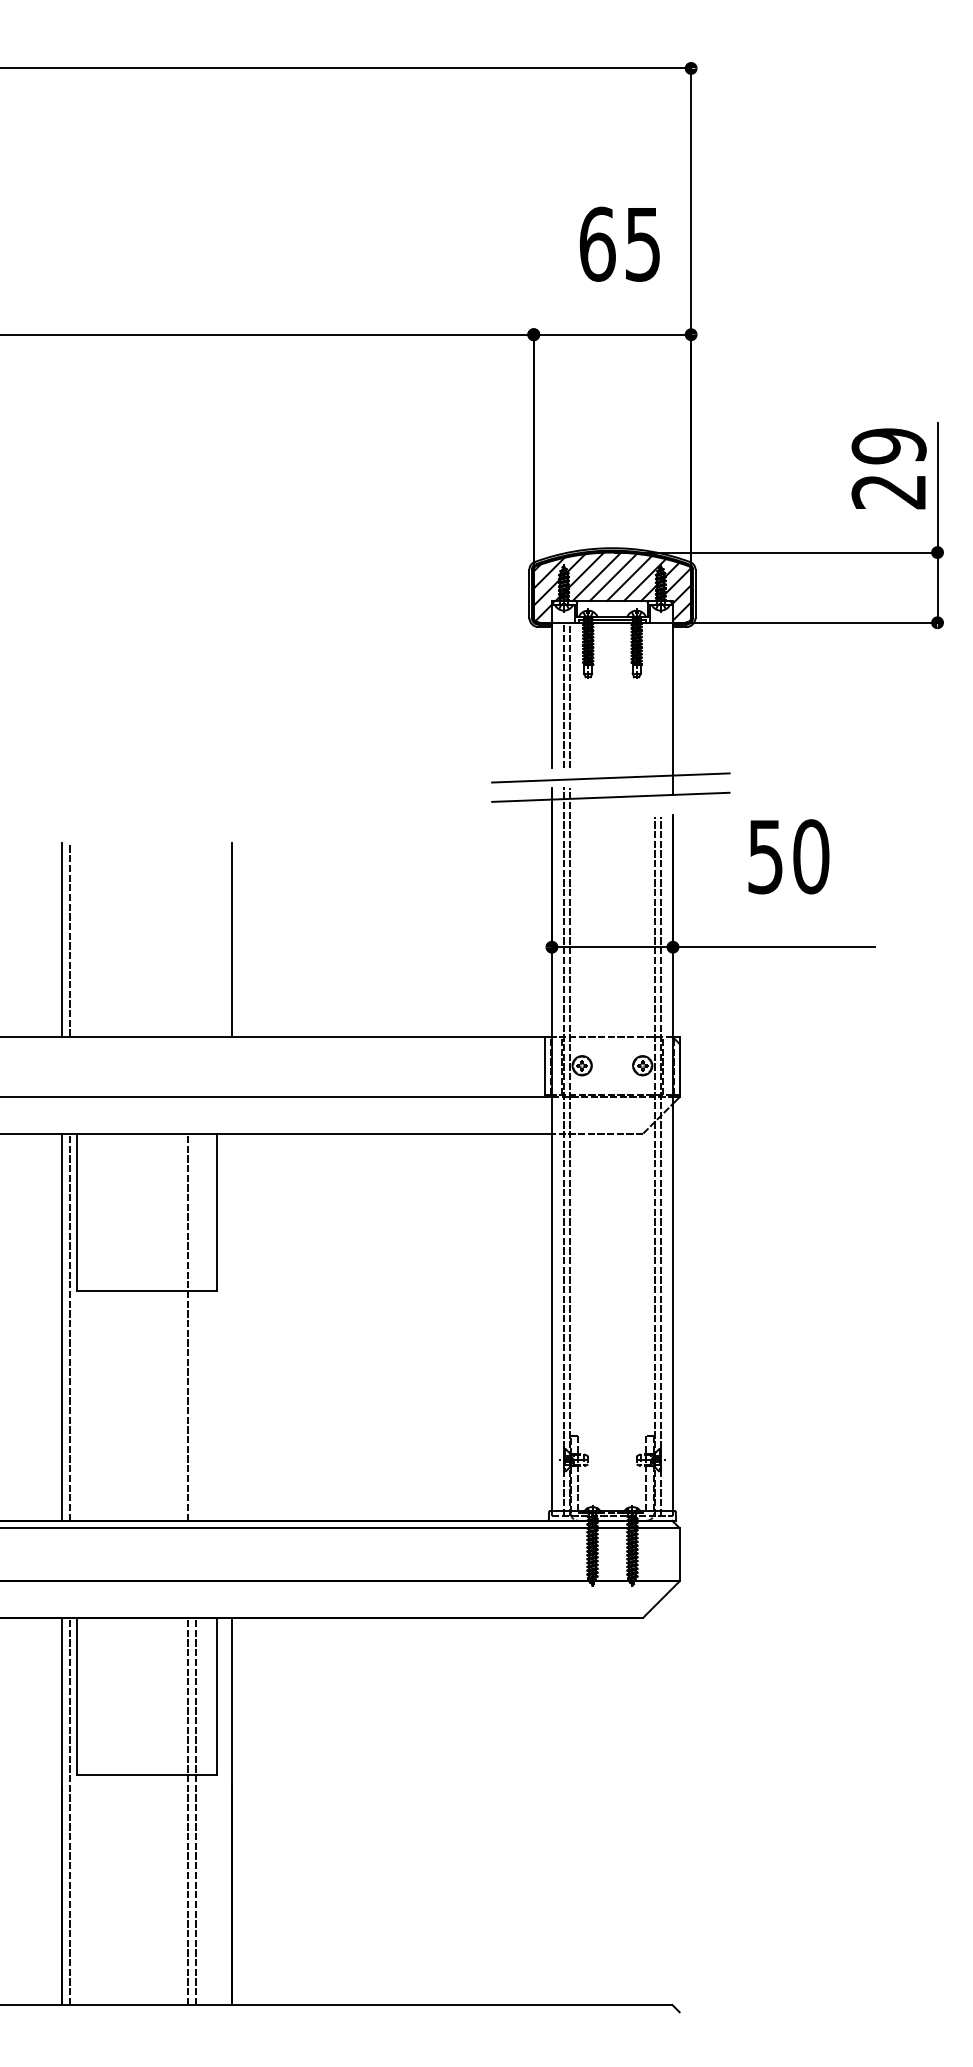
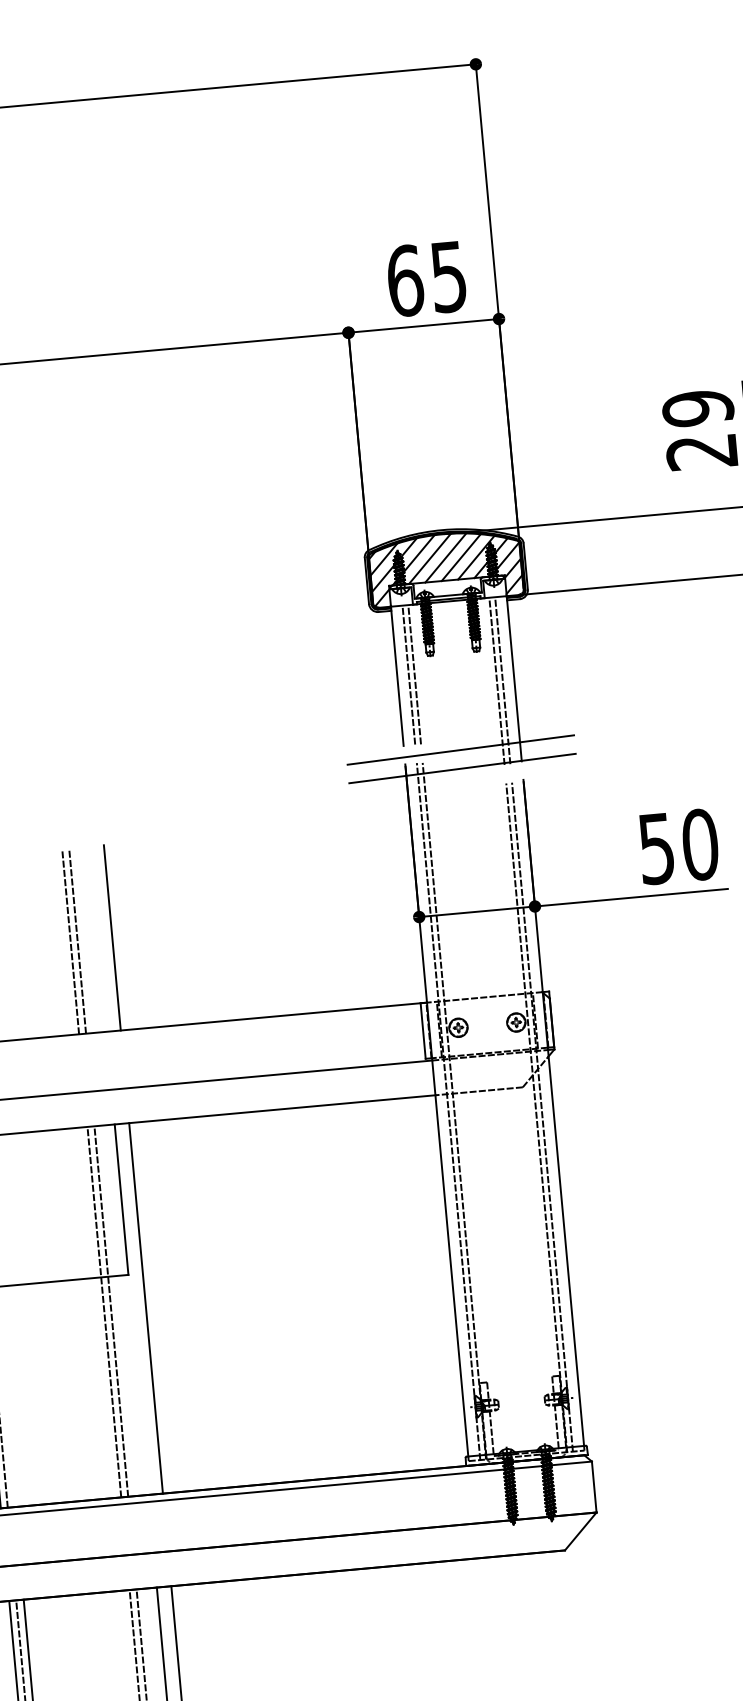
text: (619, 243) -> (426, 278), moved
line: (654, 709) -> (496, 680), added
line: (660, 709) -> (502, 680), added
text: (788, 856) -> (678, 846), moved
line: (188, 939) -> (70, 941), added
line: (195, 939) -> (77, 940), added
line: (195, 1326) -> (111, 1310), added
line: (231, 1326) -> (145, 1307), added

